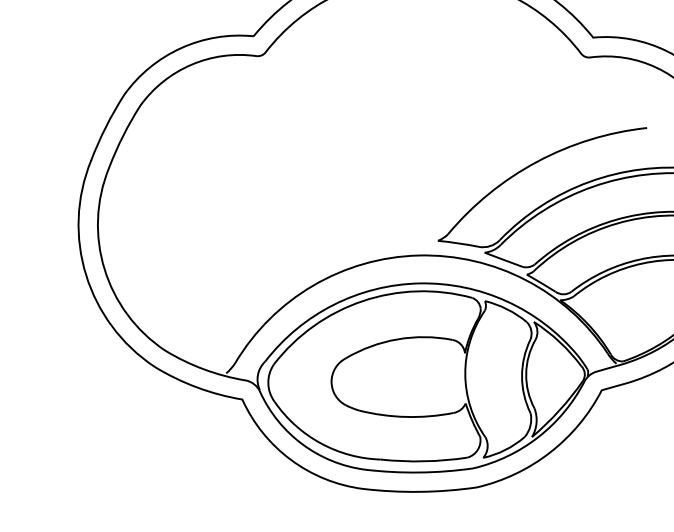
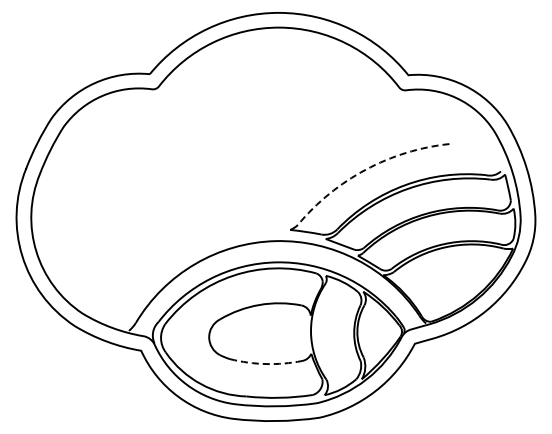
arc: (536, 161) -> (365, 169), solid -> dashed
arc: (406, 417) -> (266, 364), solid -> dashed

